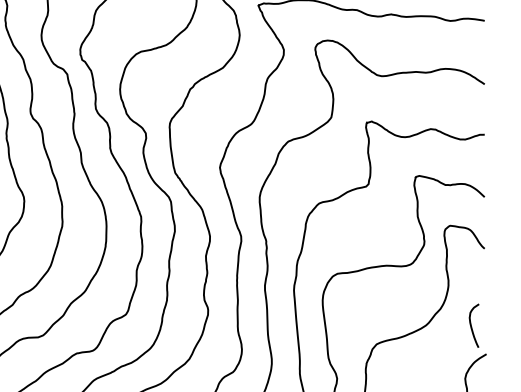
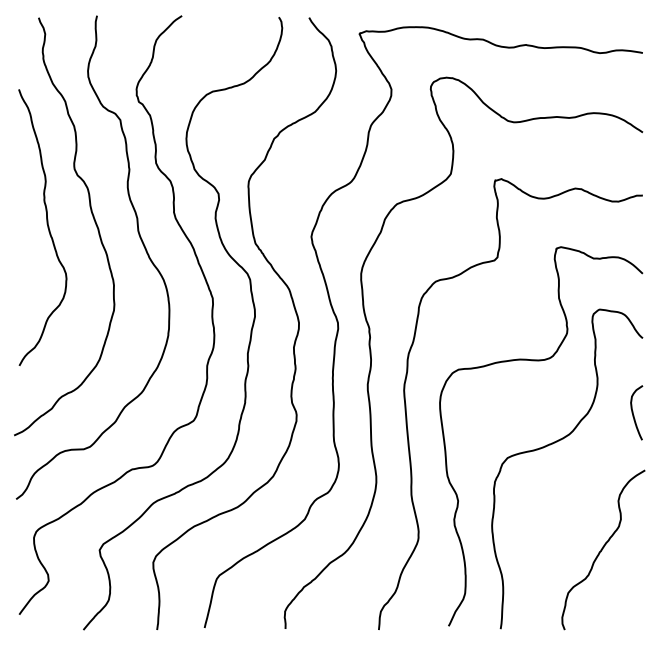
curve: (471, 325) -> (633, 412), moved

